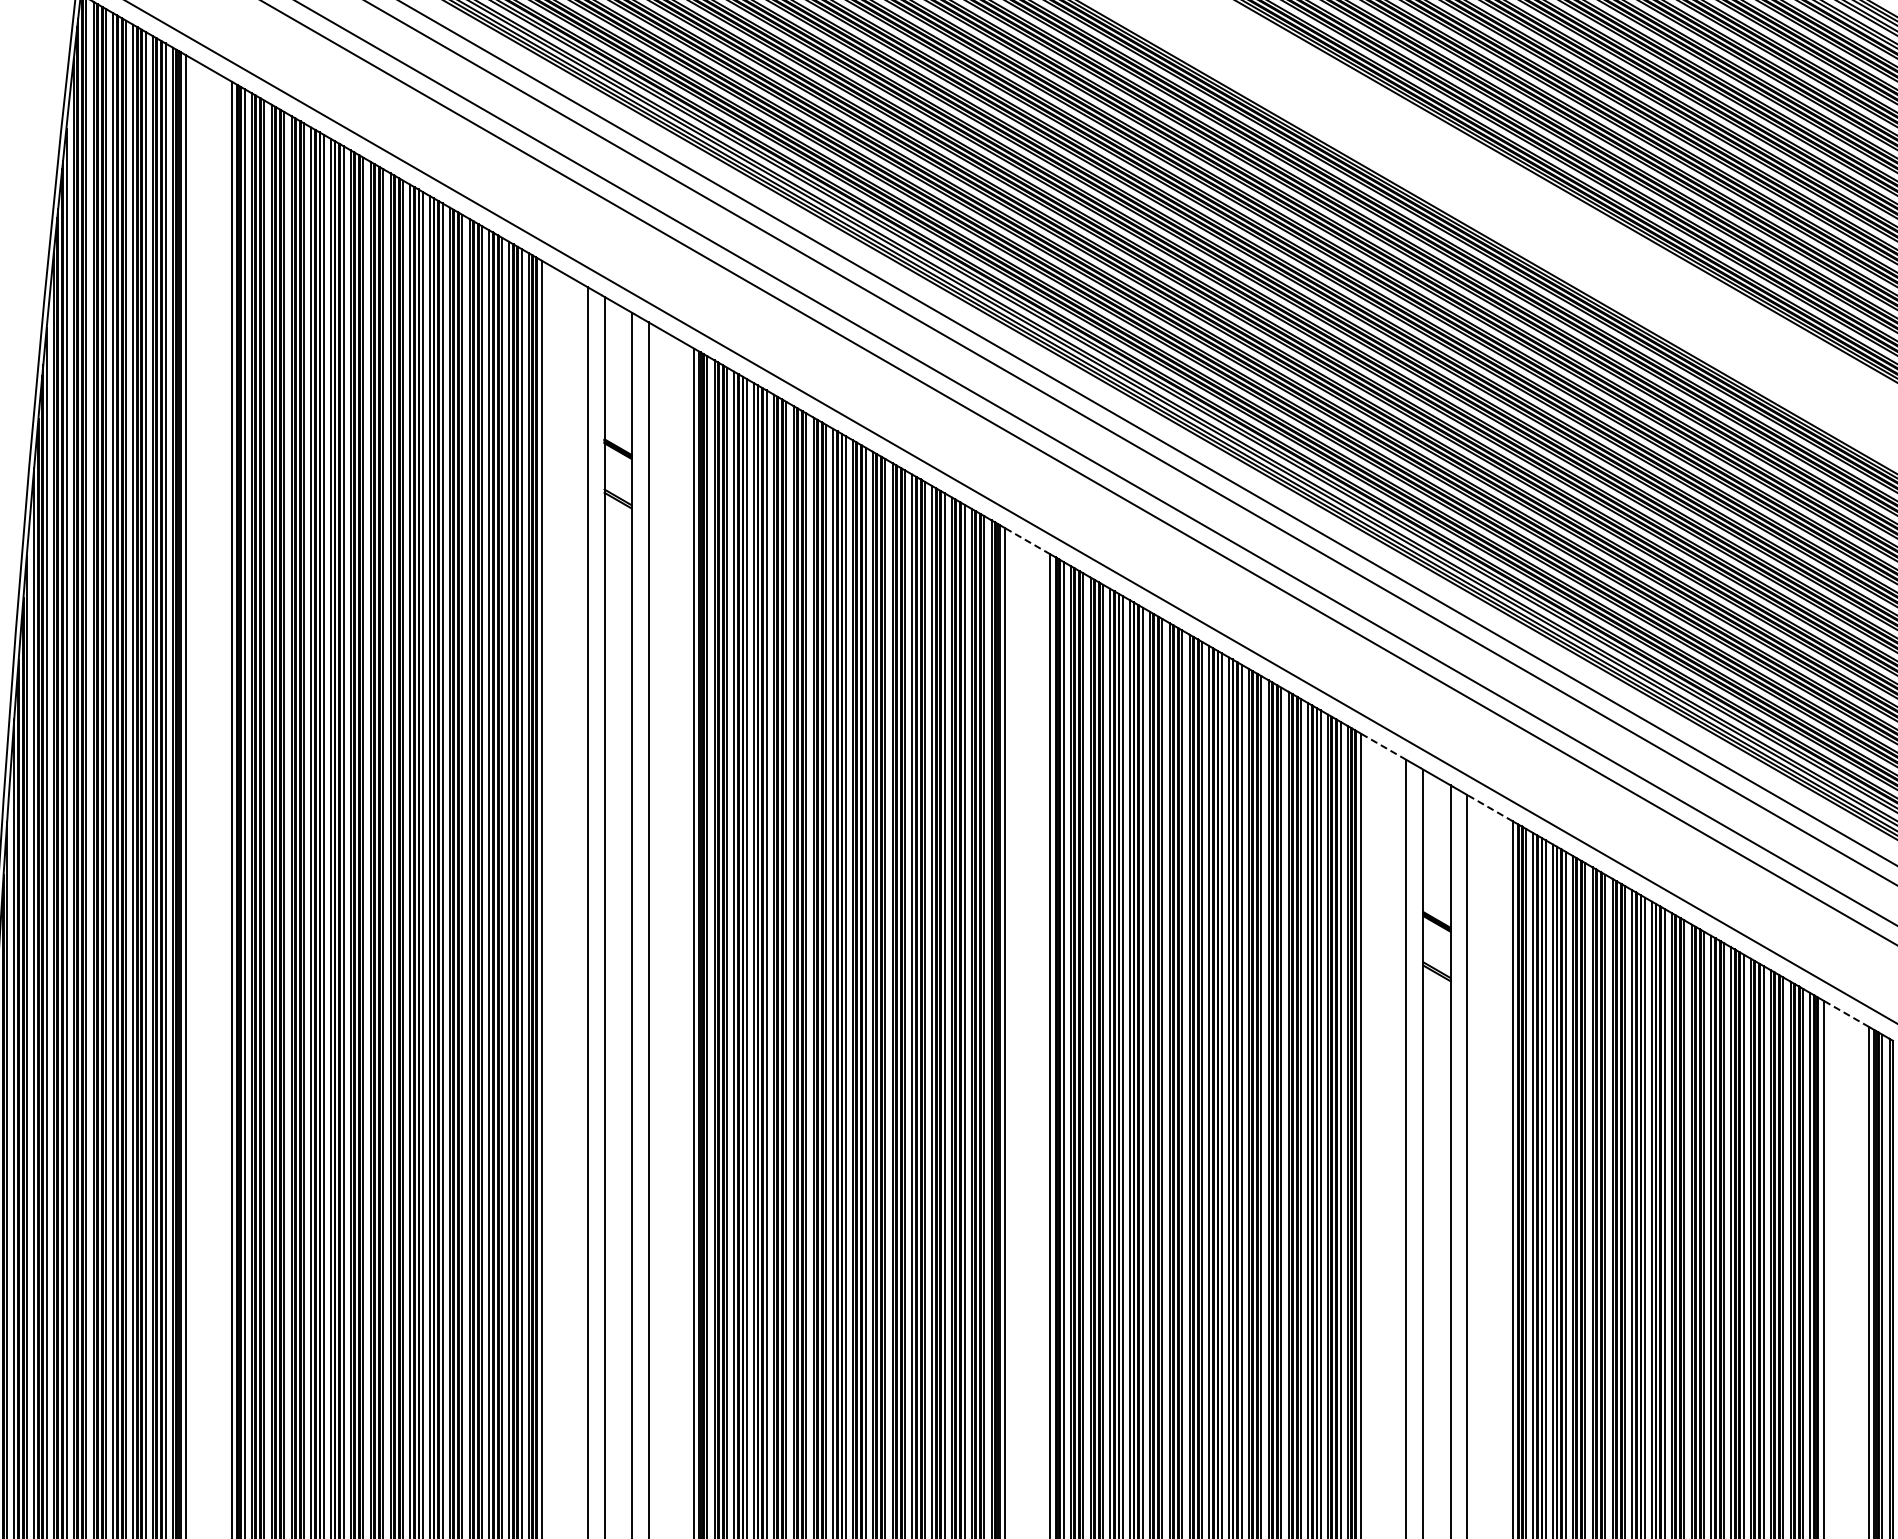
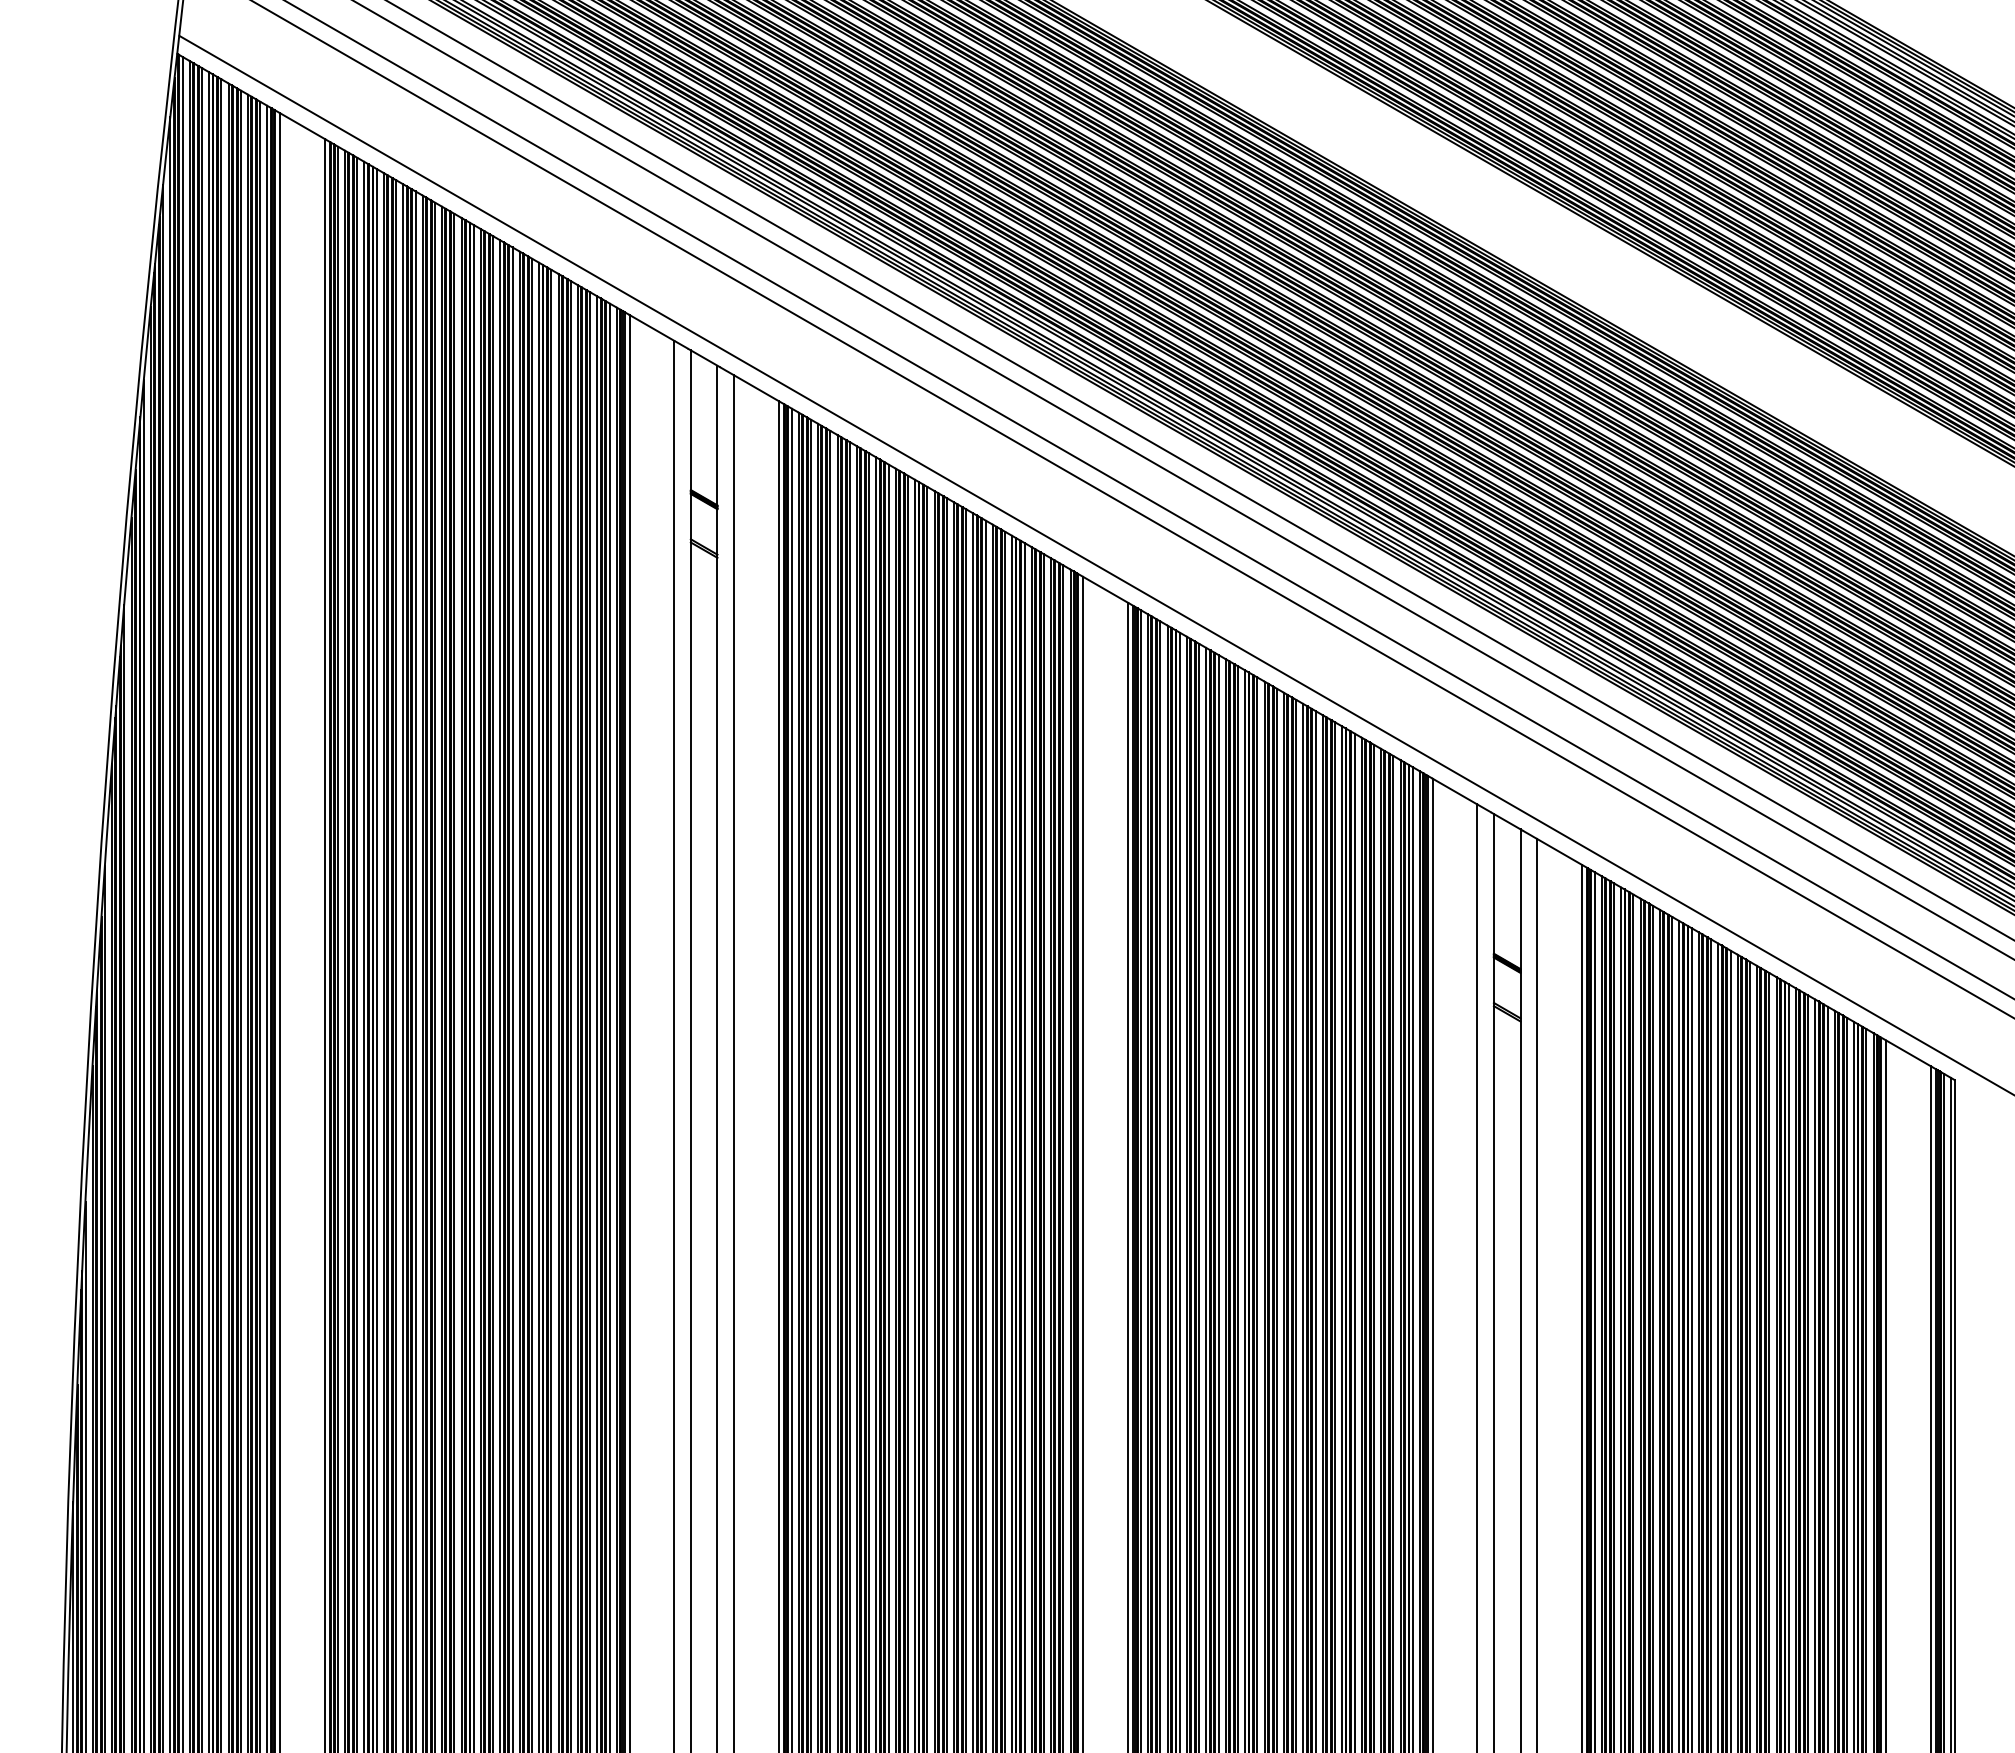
line: (1027, 540) -> (1105, 589), dashed -> solid
line: (1384, 746) -> (1455, 791), dashed -> solid
line: (1490, 807) -> (1559, 851), dashed -> solid
line: (1846, 1013) -> (1908, 1053), dashed -> solid

